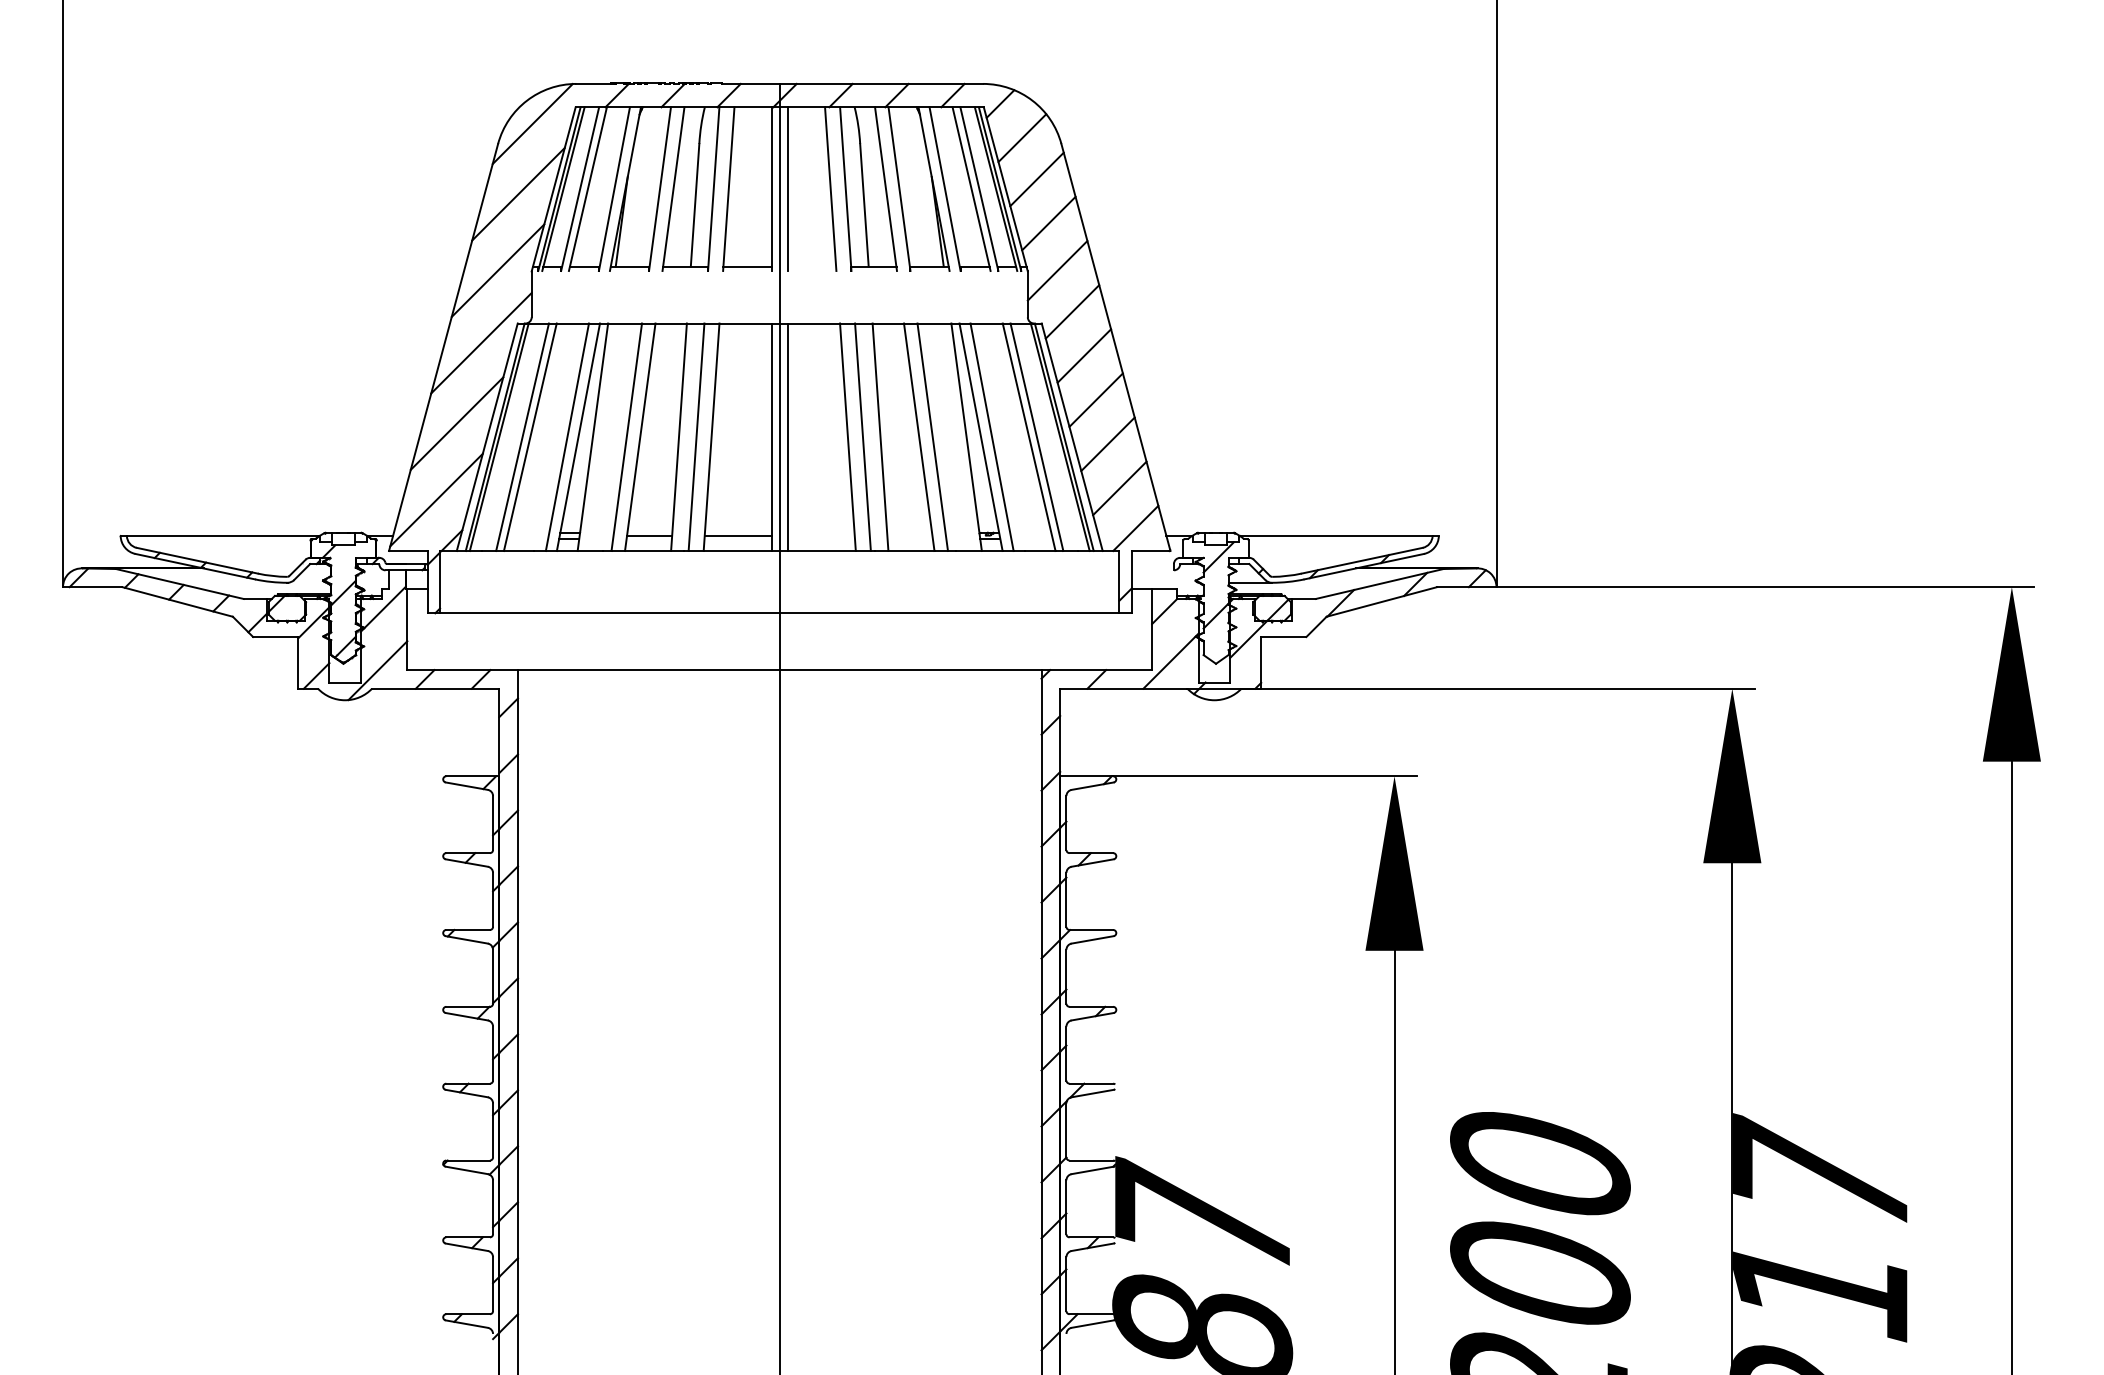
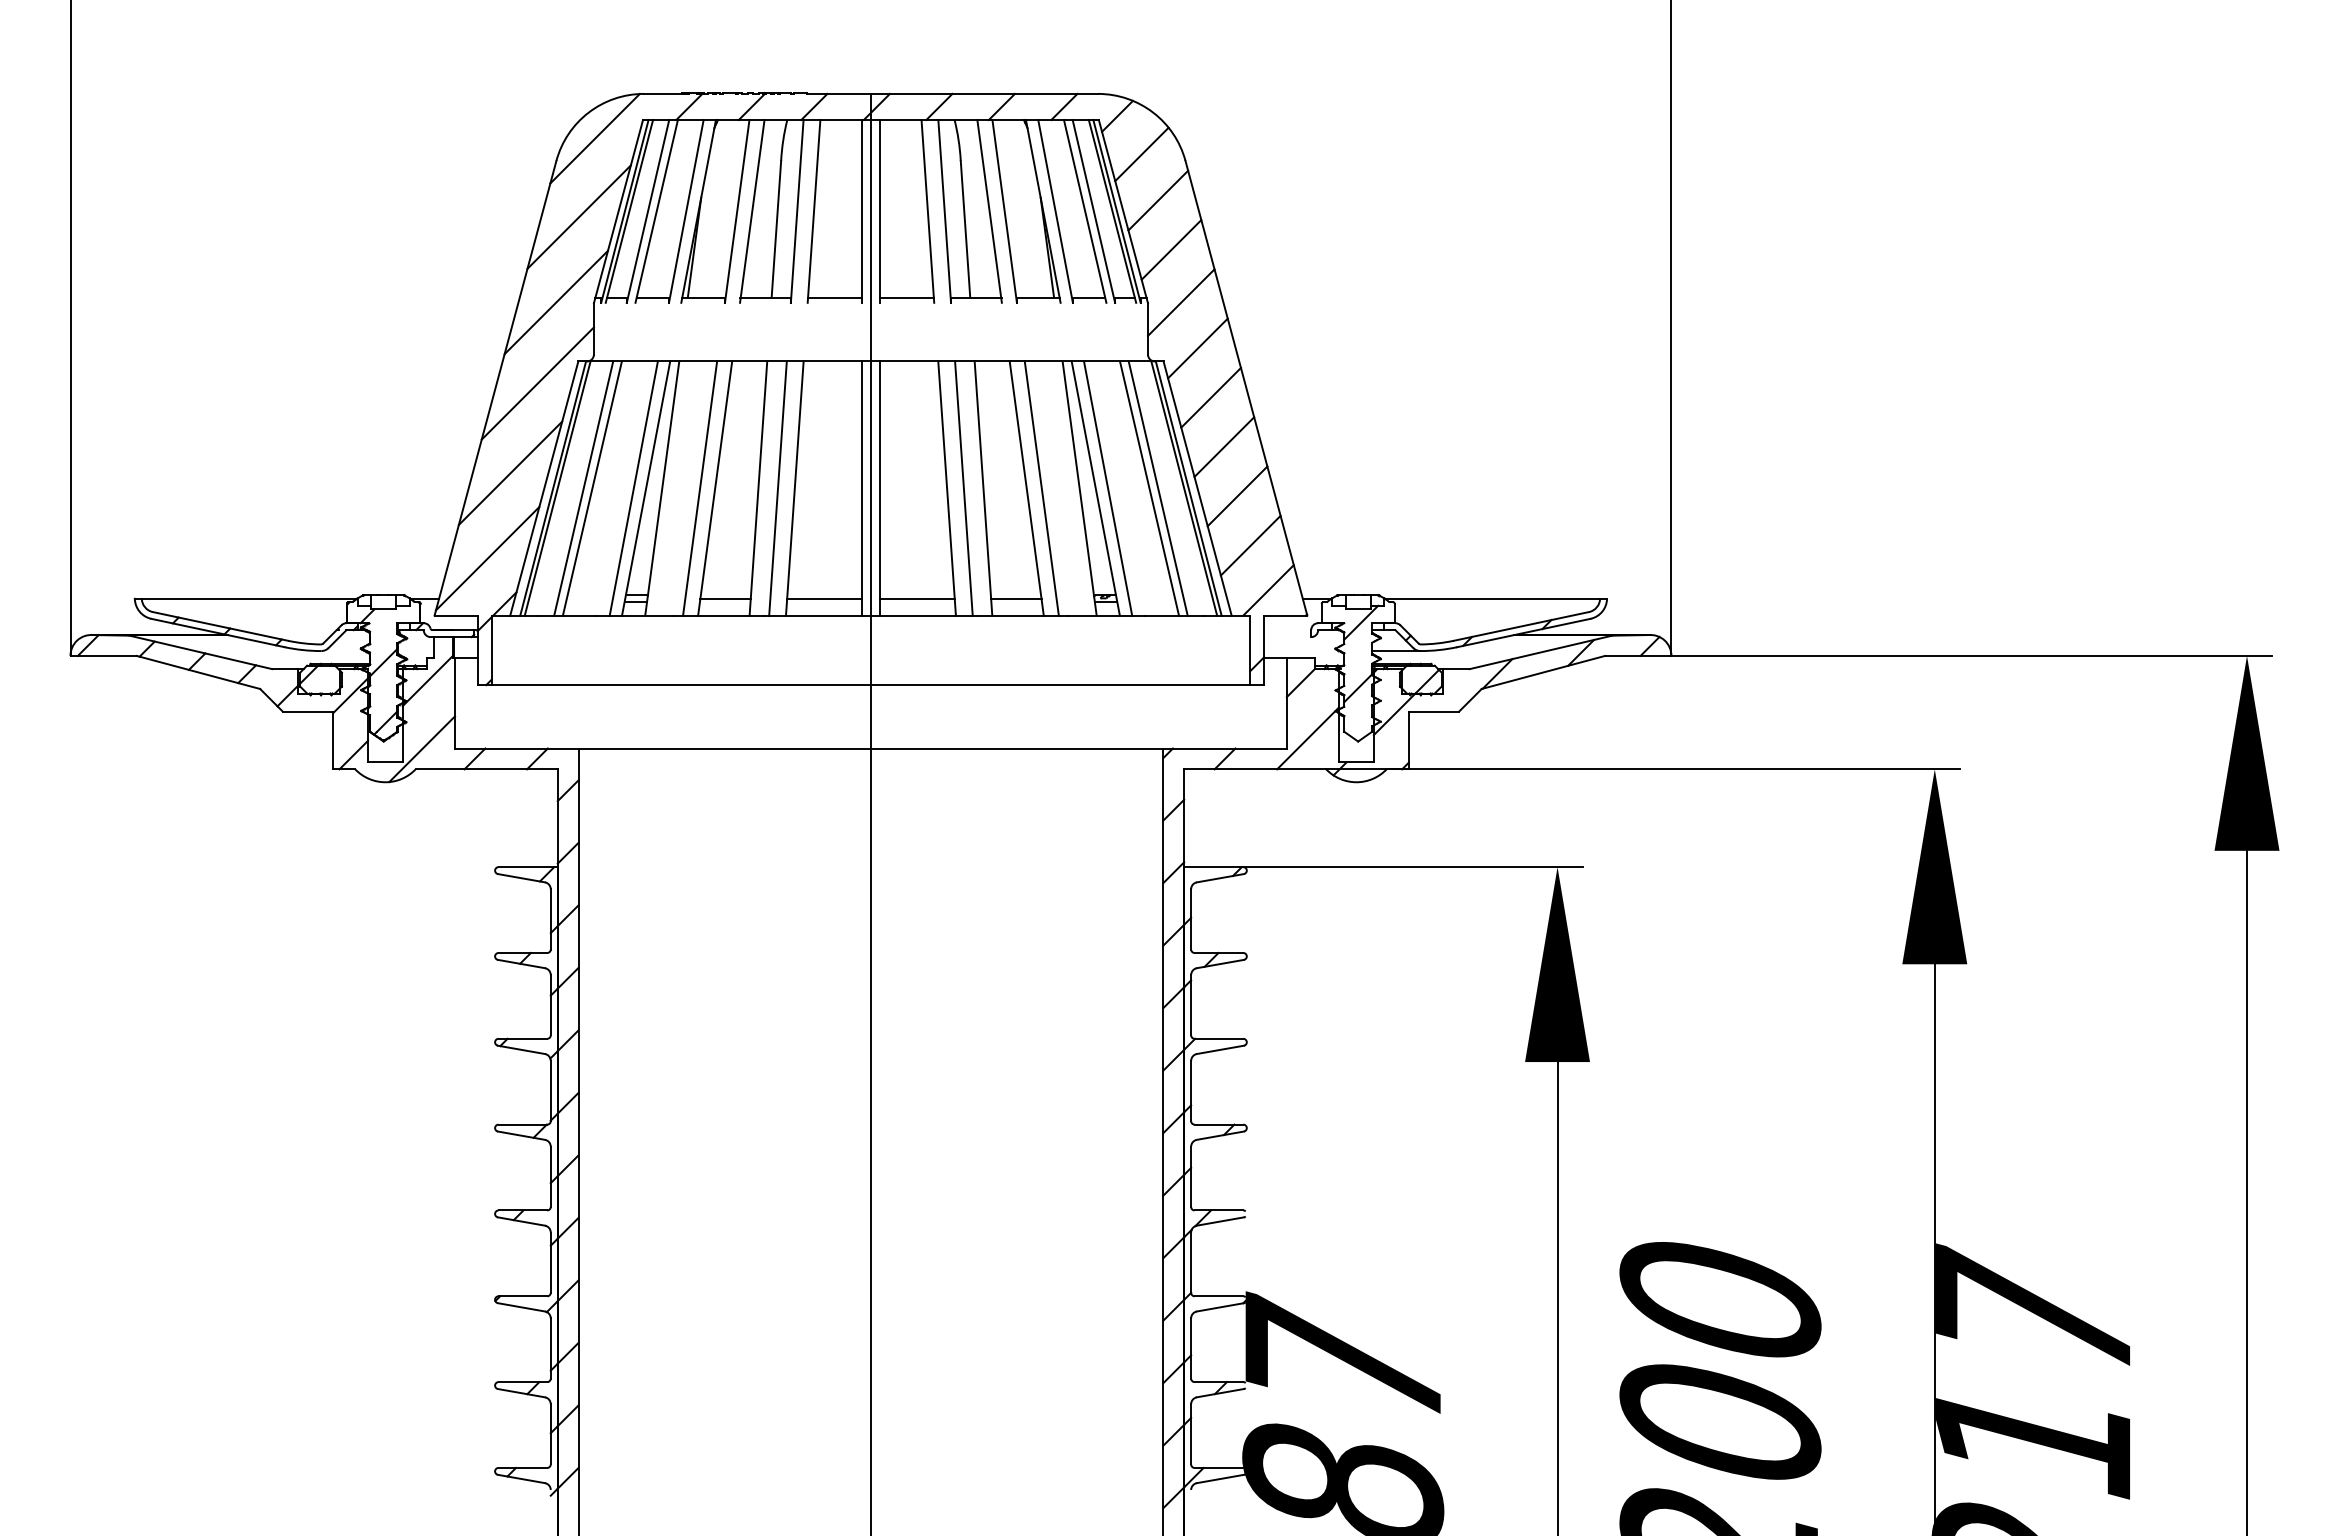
line: (811, 266) -> (906, 297), added
line: (820, 535) -> (916, 598), added
line: (910, 535) -> (1016, 598), added

